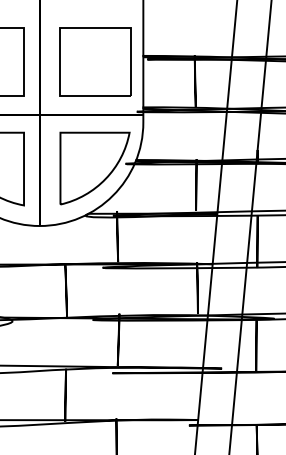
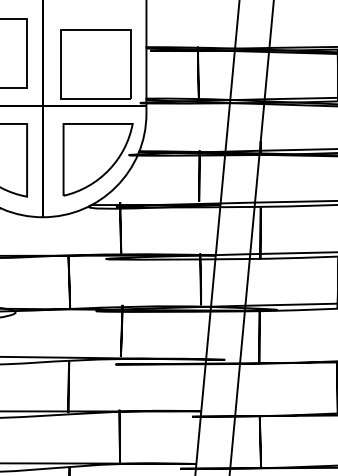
part: (95, 62) -> (95, 64), moved

